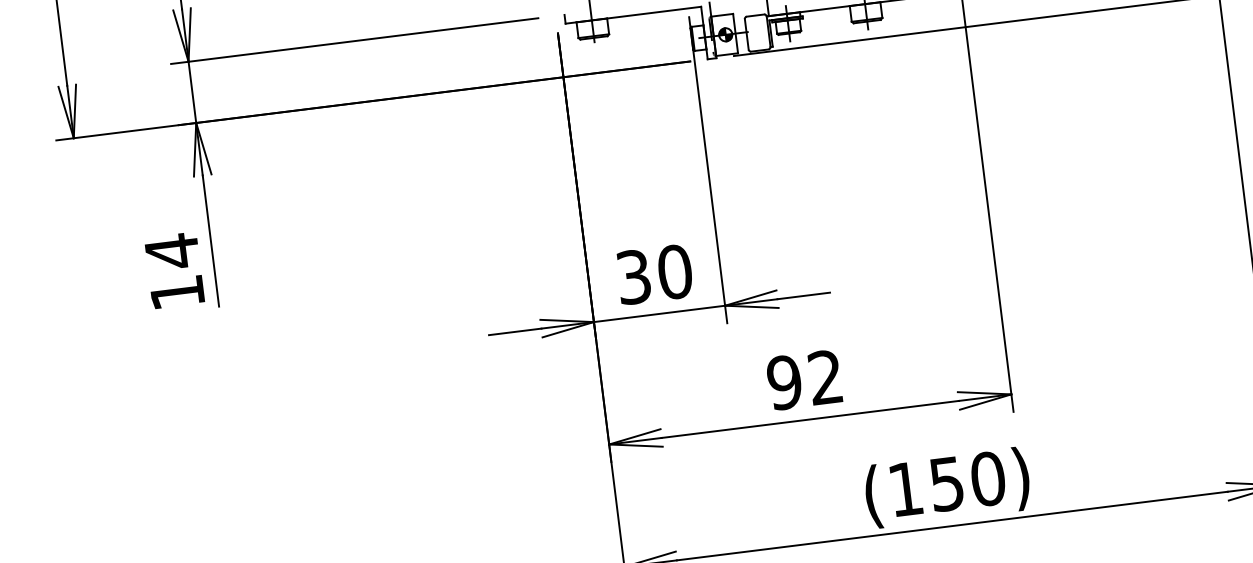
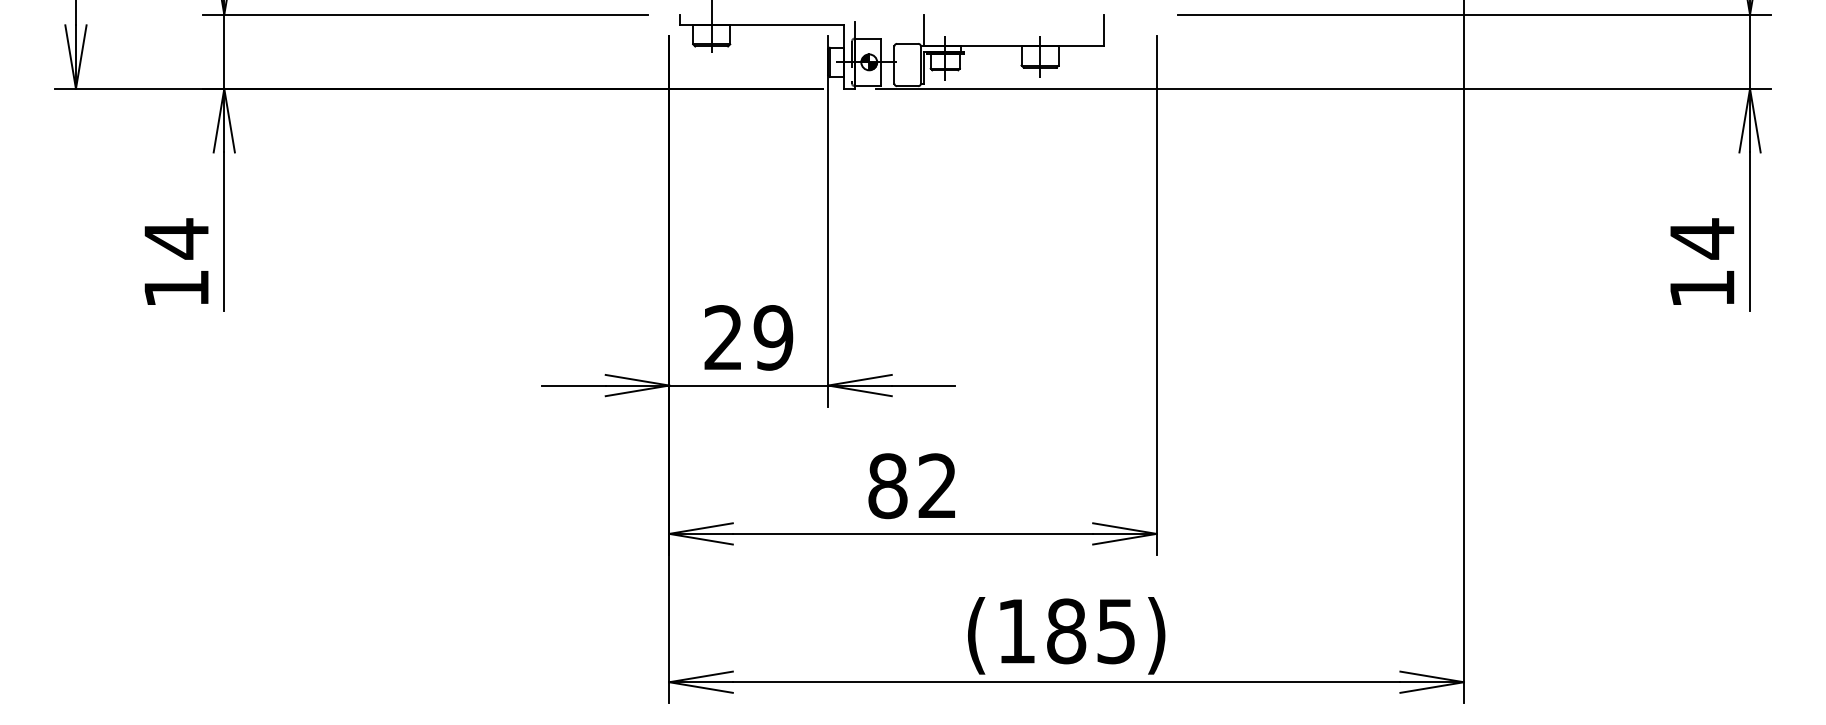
text: (654, 274) -> (748, 337), 30 -> 29
text: (784, 382) -> (887, 486), 92 -> 82
text: (967, 481) -> (1091, 631), (150) -> (185)

